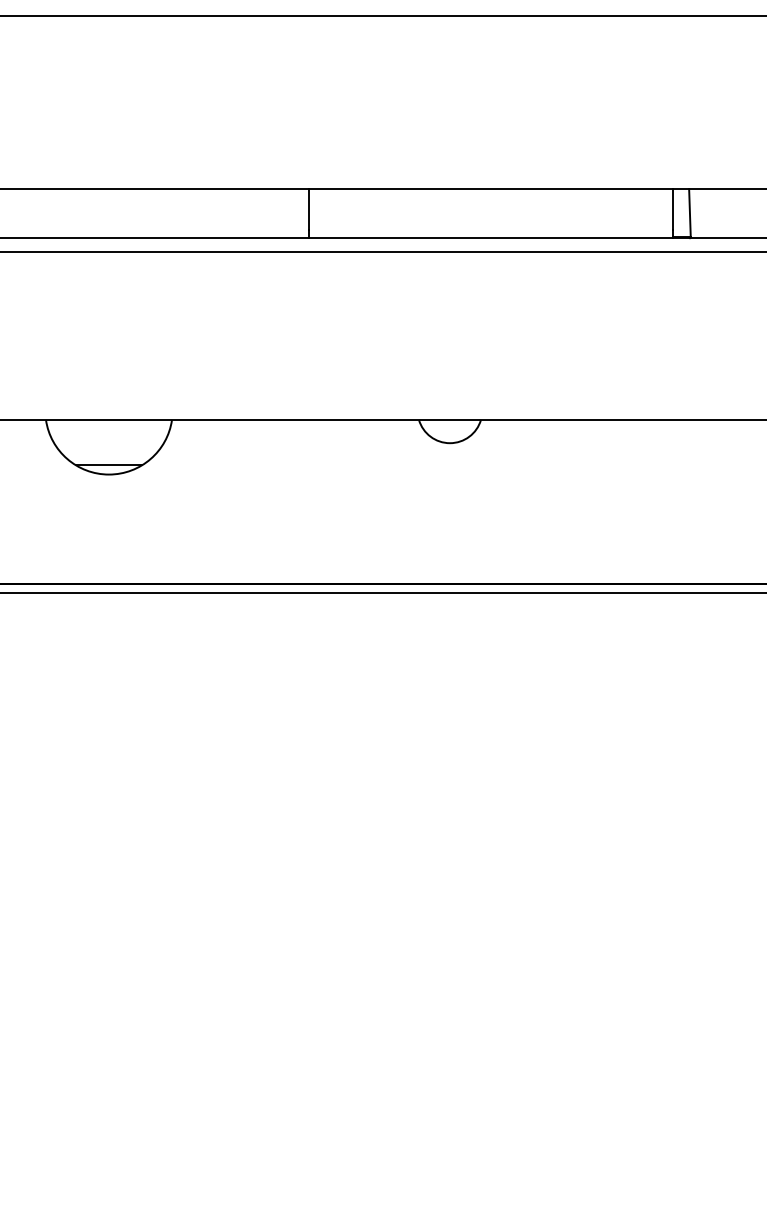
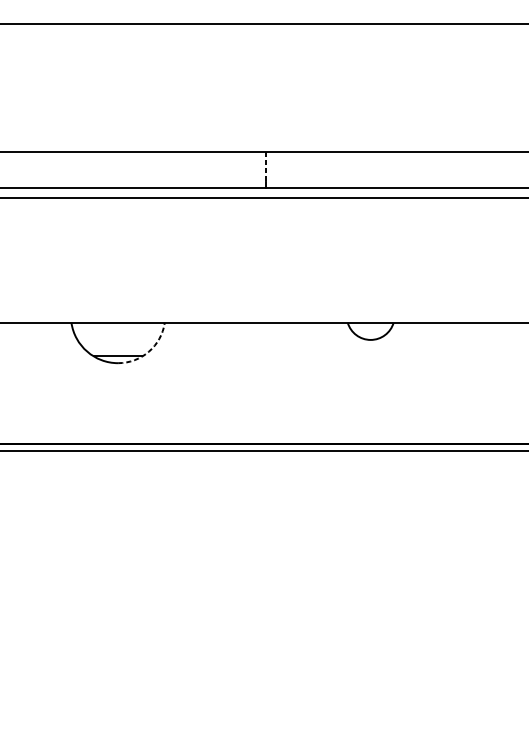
line: (309, 210) -> (266, 167), solid -> dashed
arc: (150, 459) -> (148, 352), solid -> dashed

